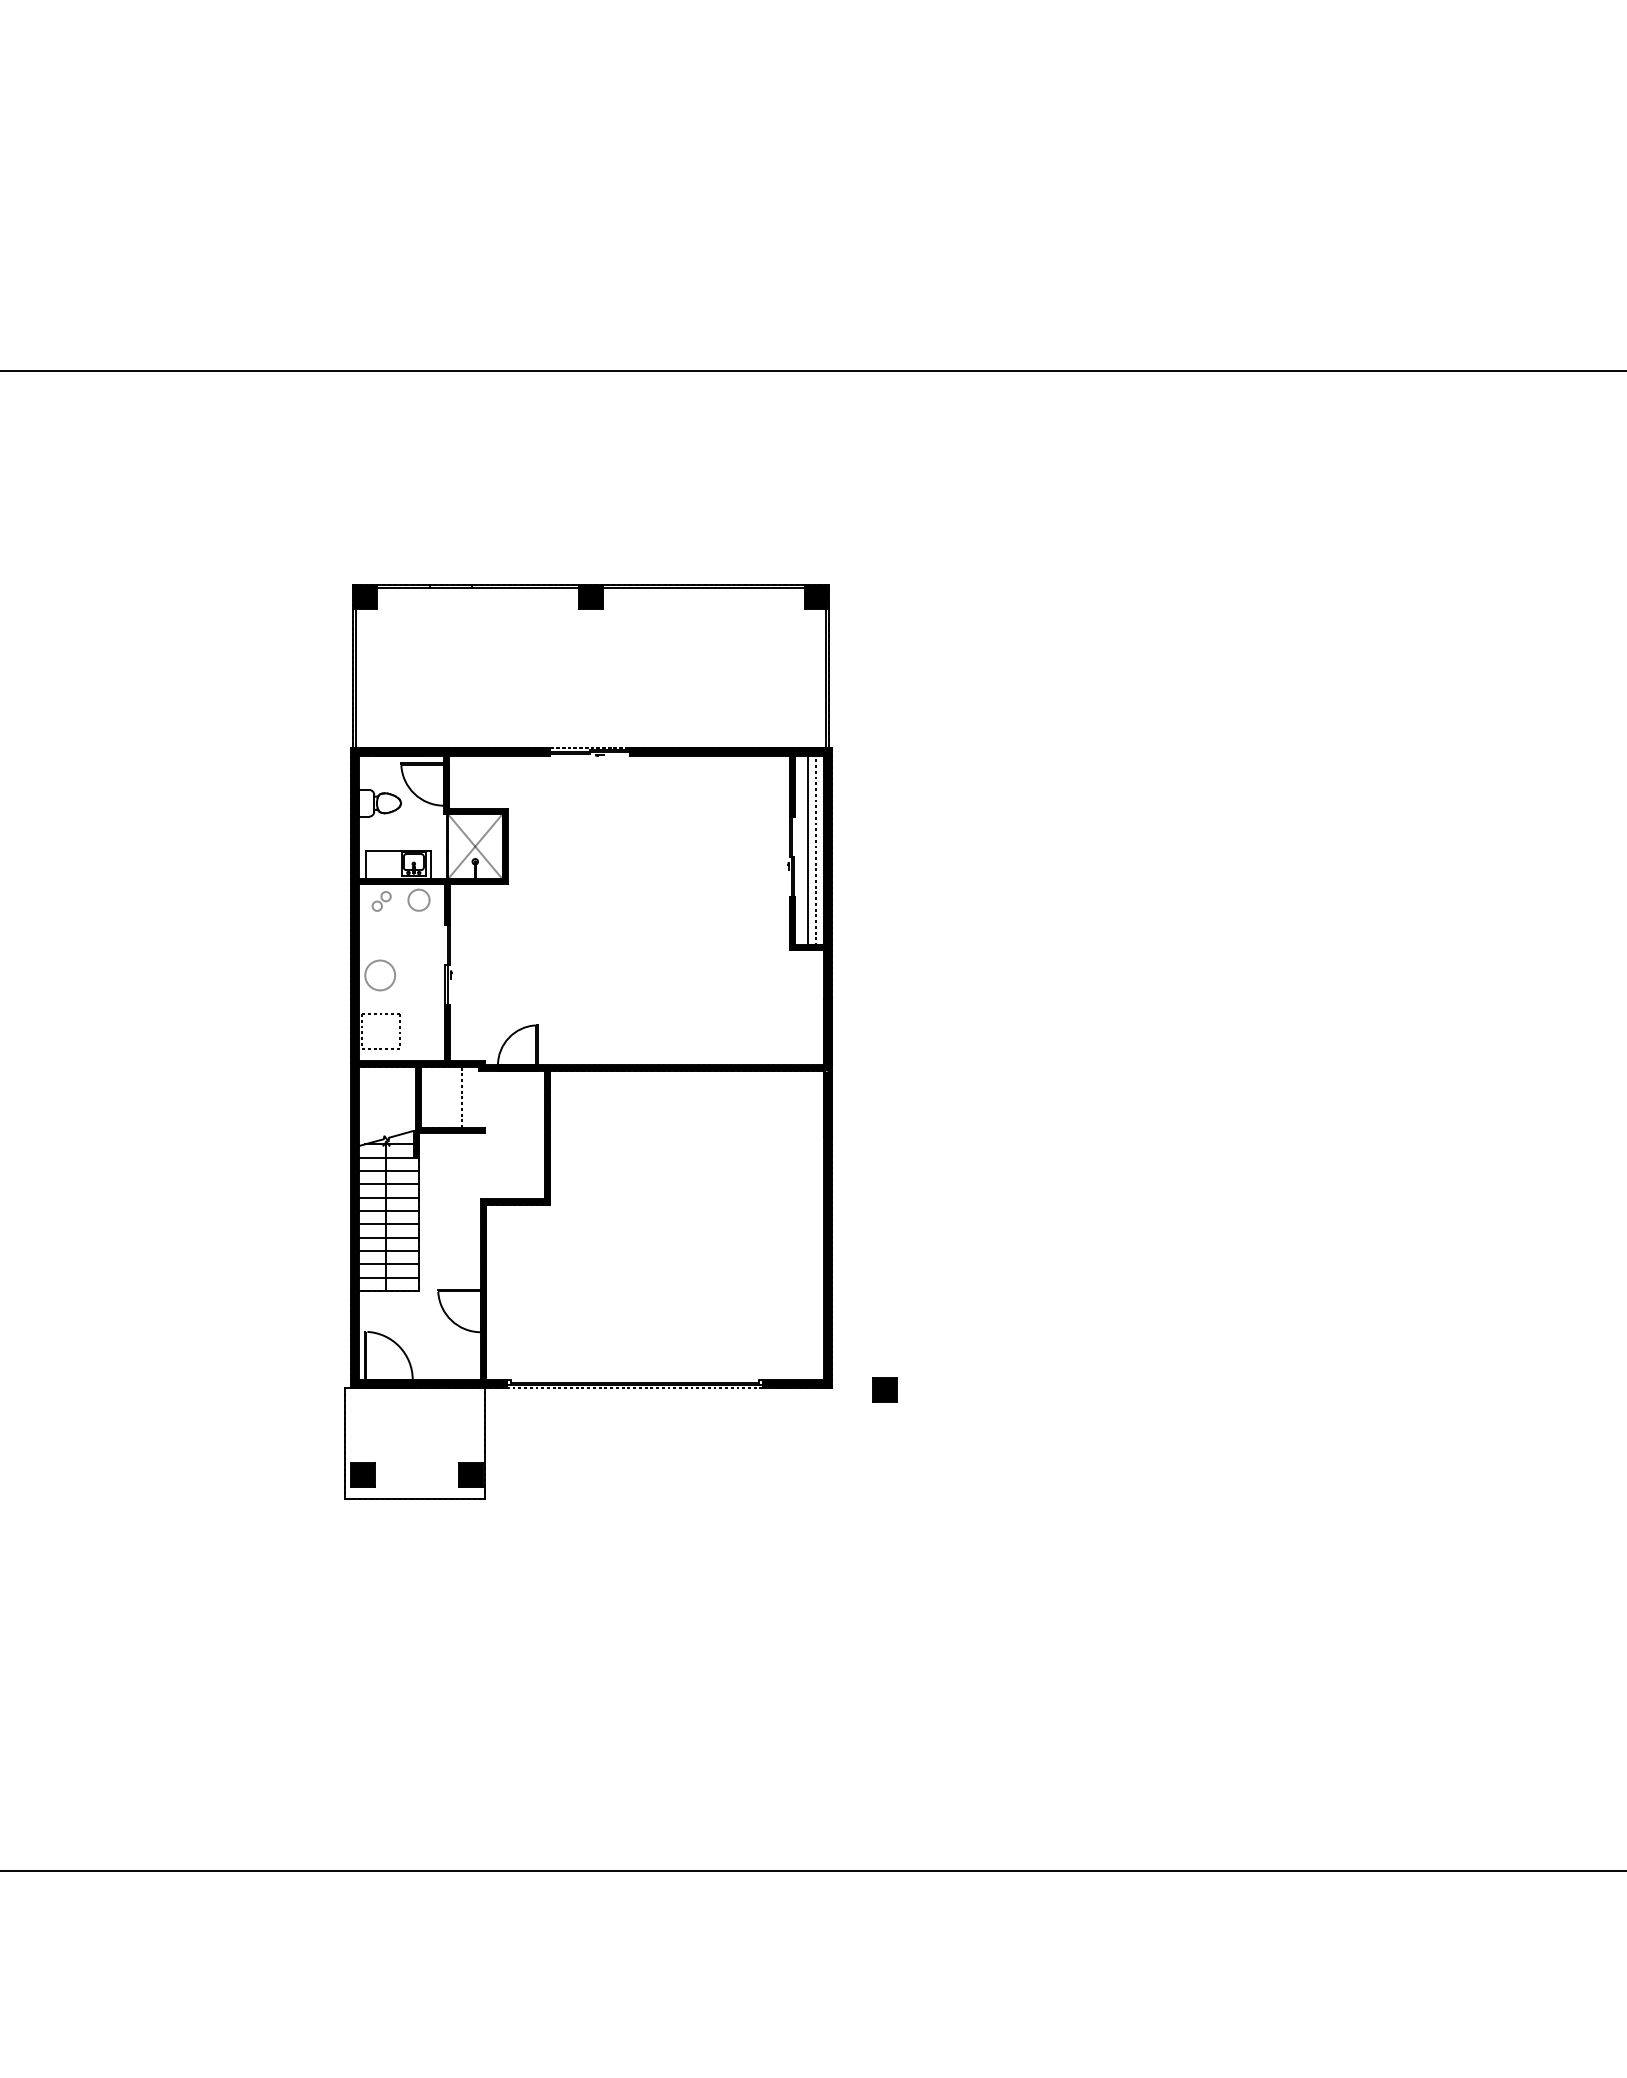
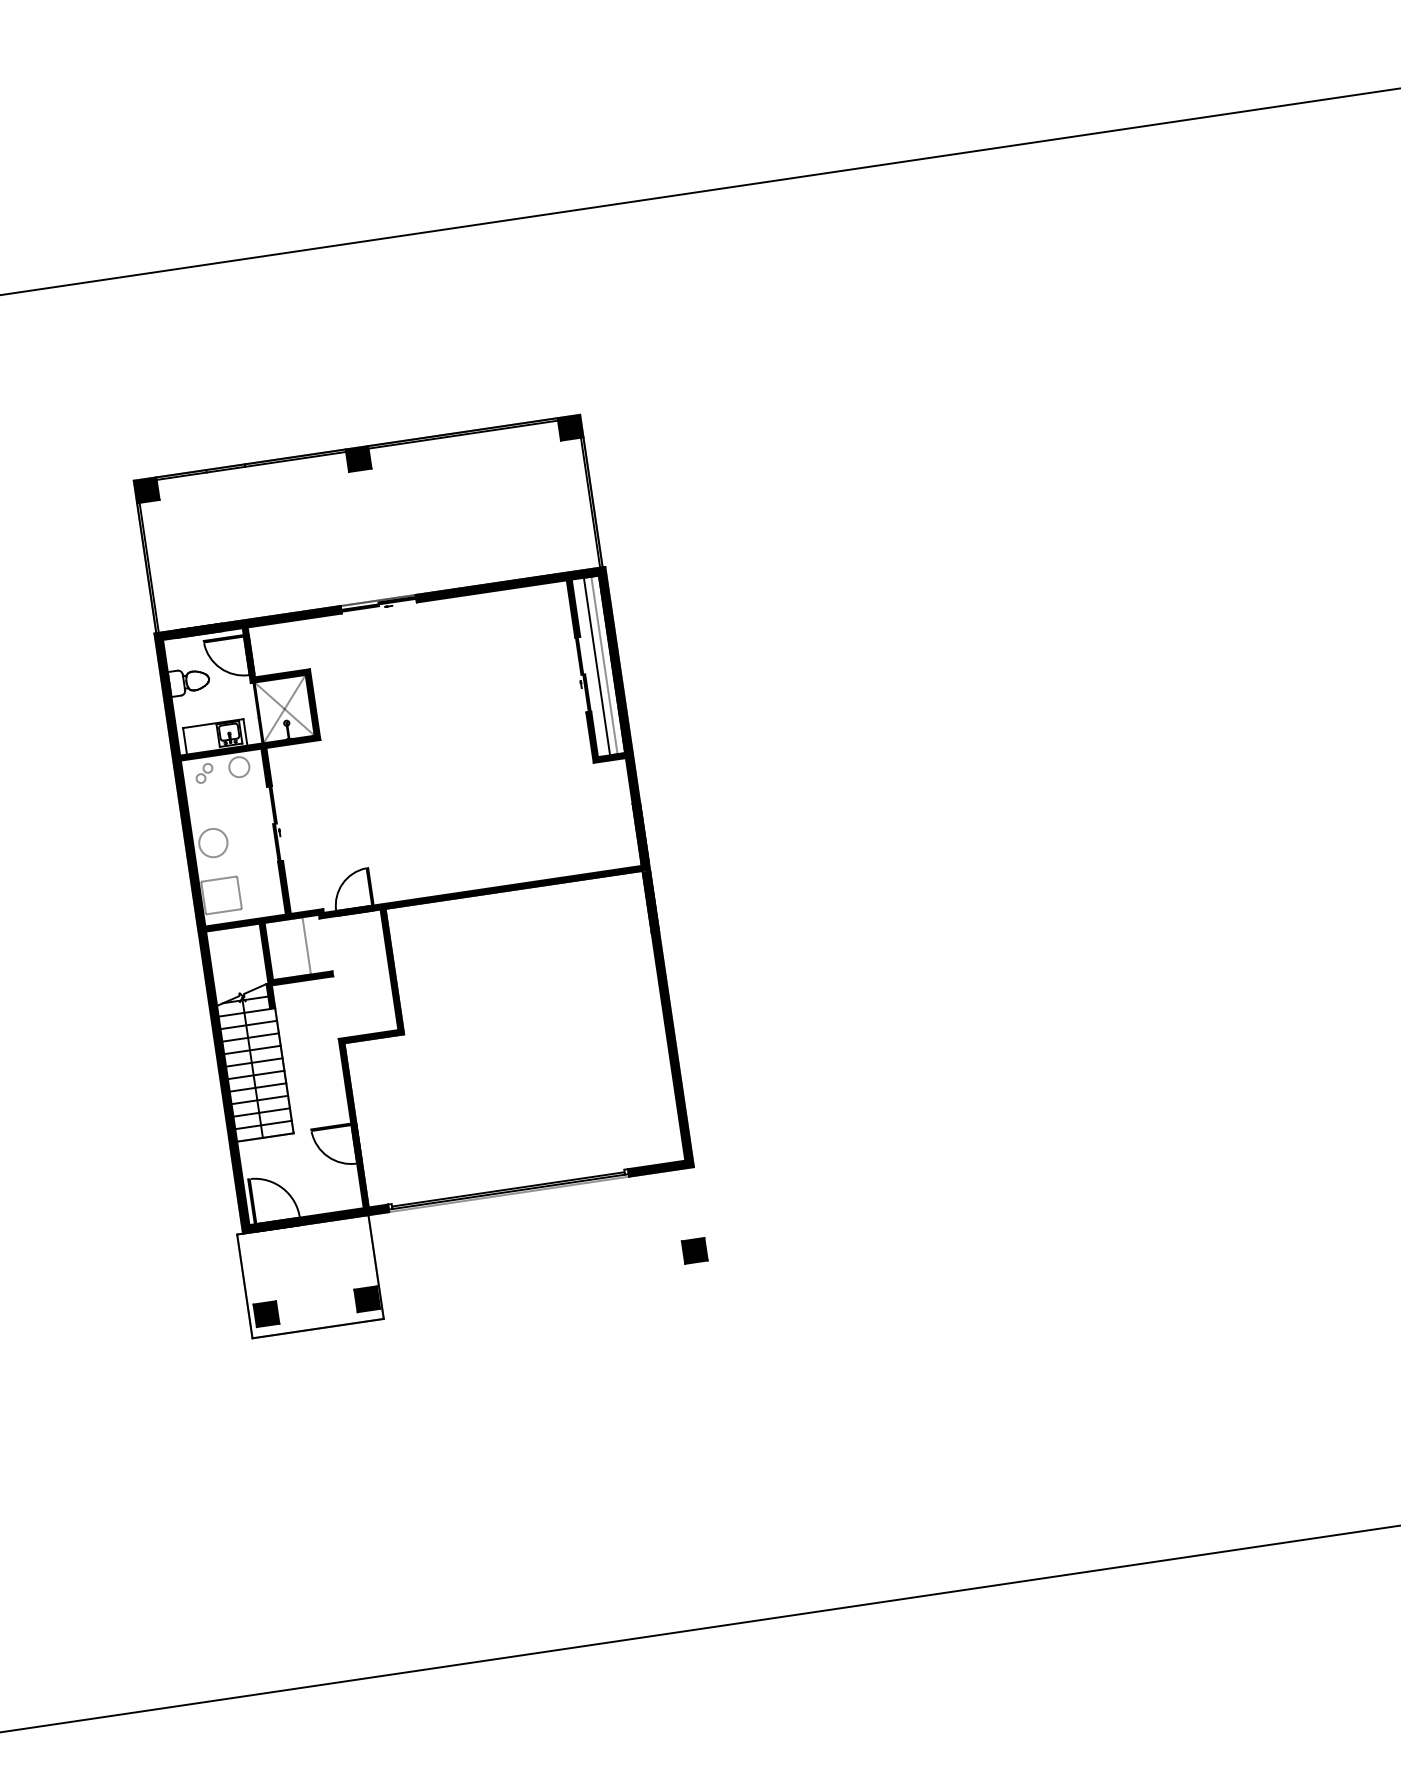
part: (884, 1389) -> (694, 1250), moved

